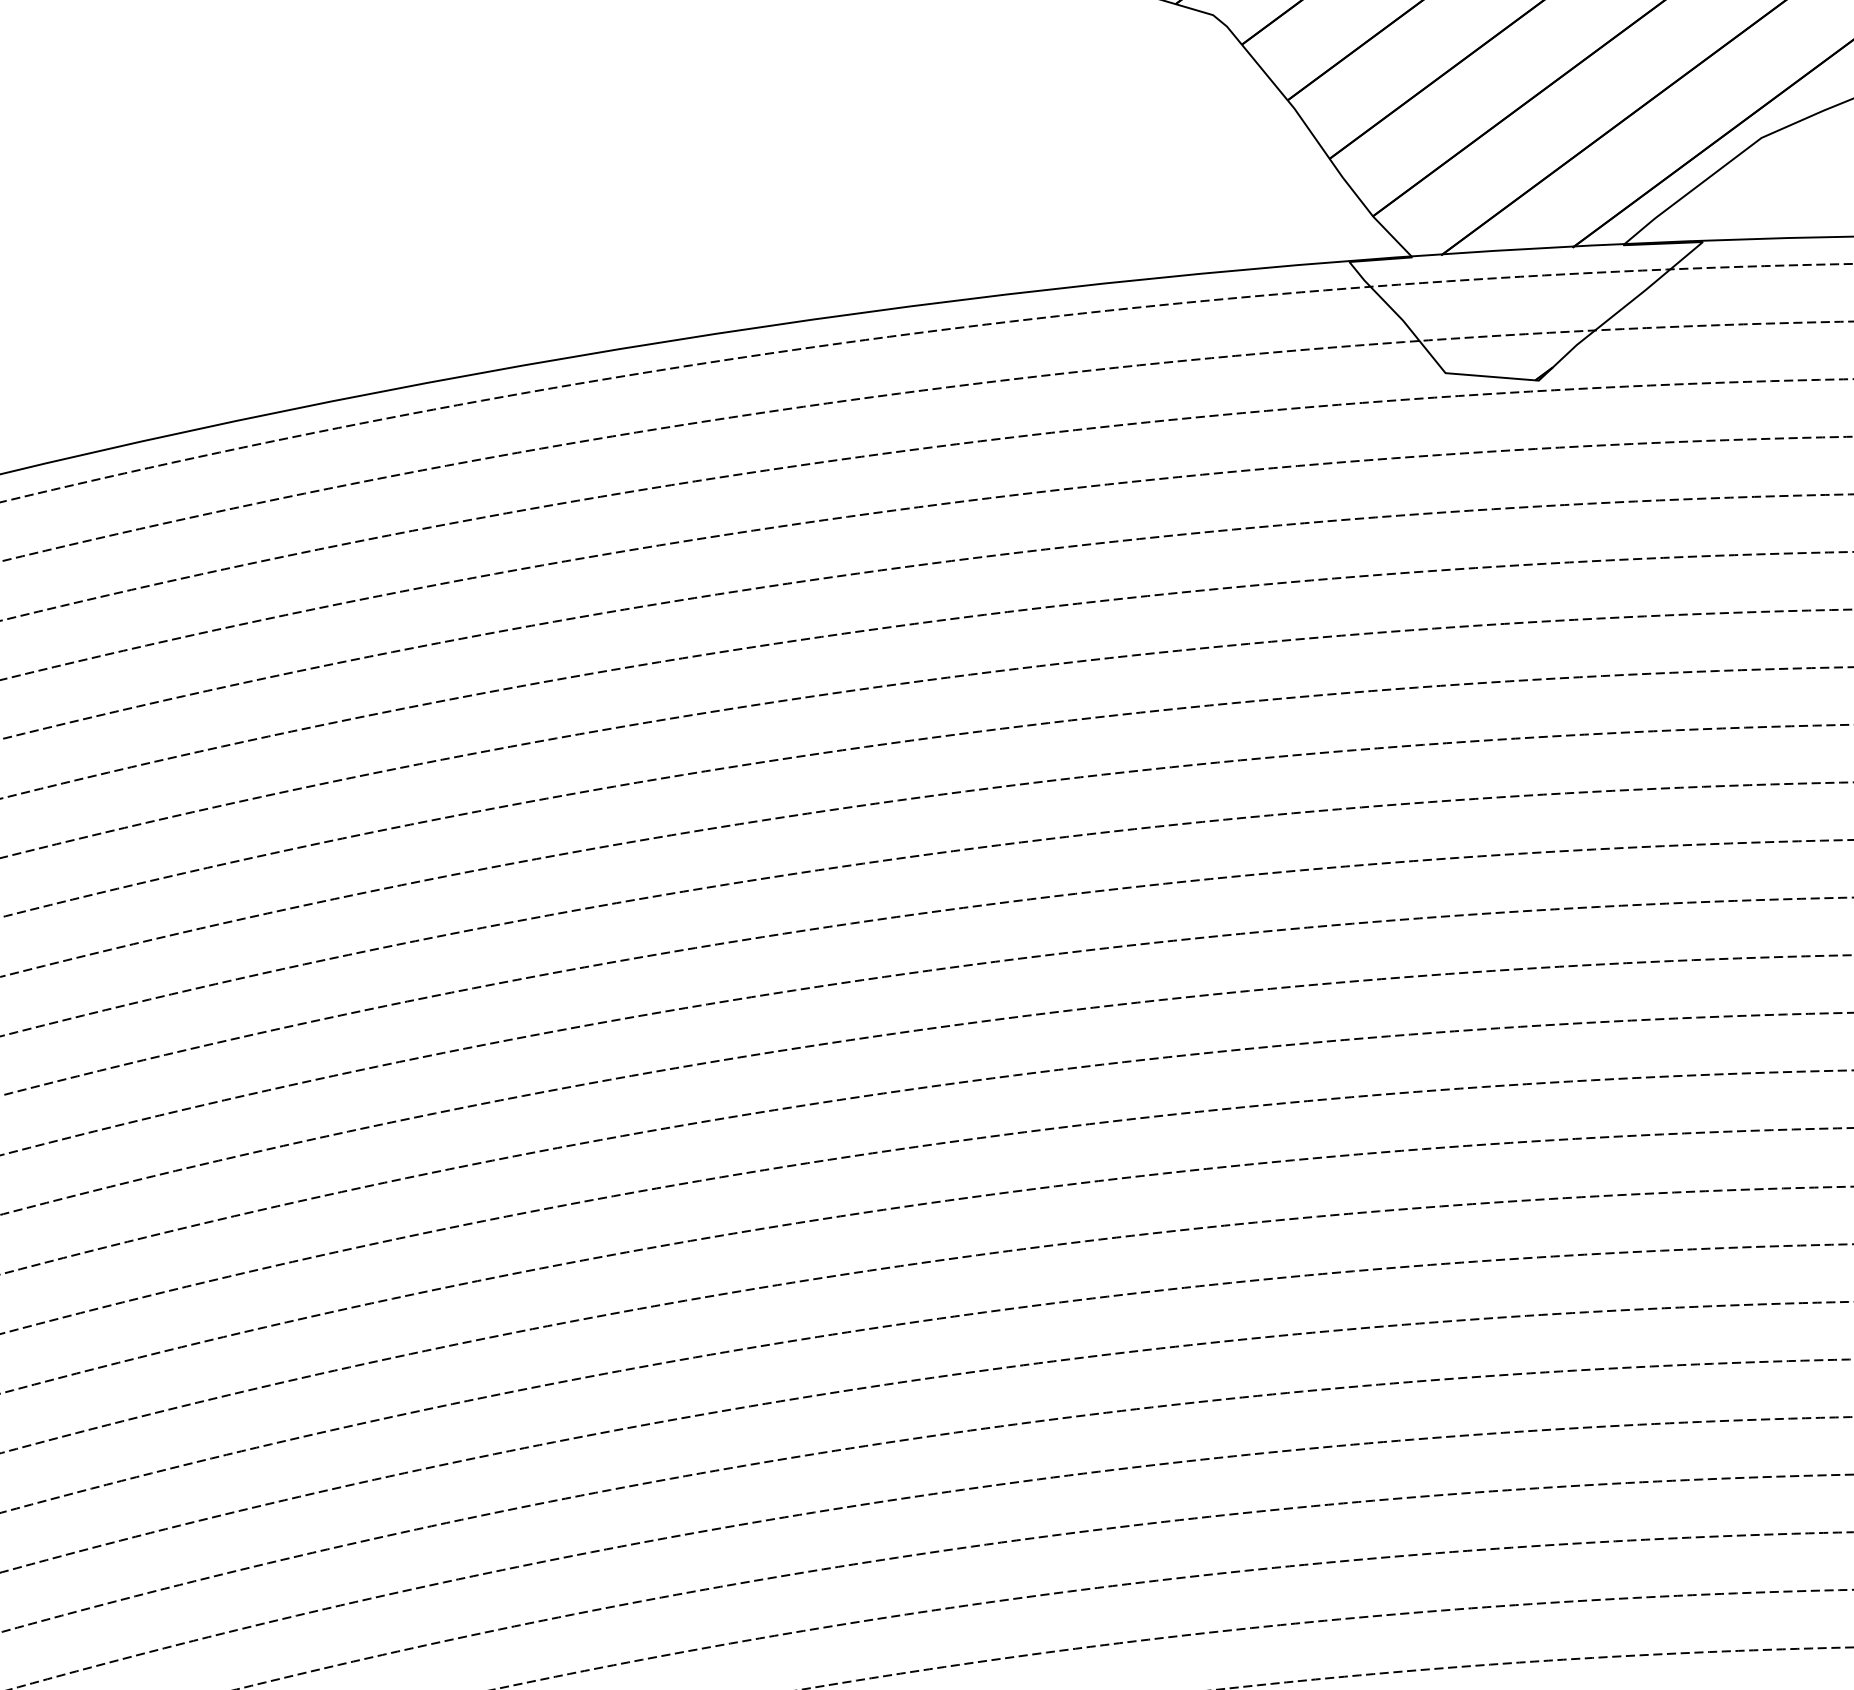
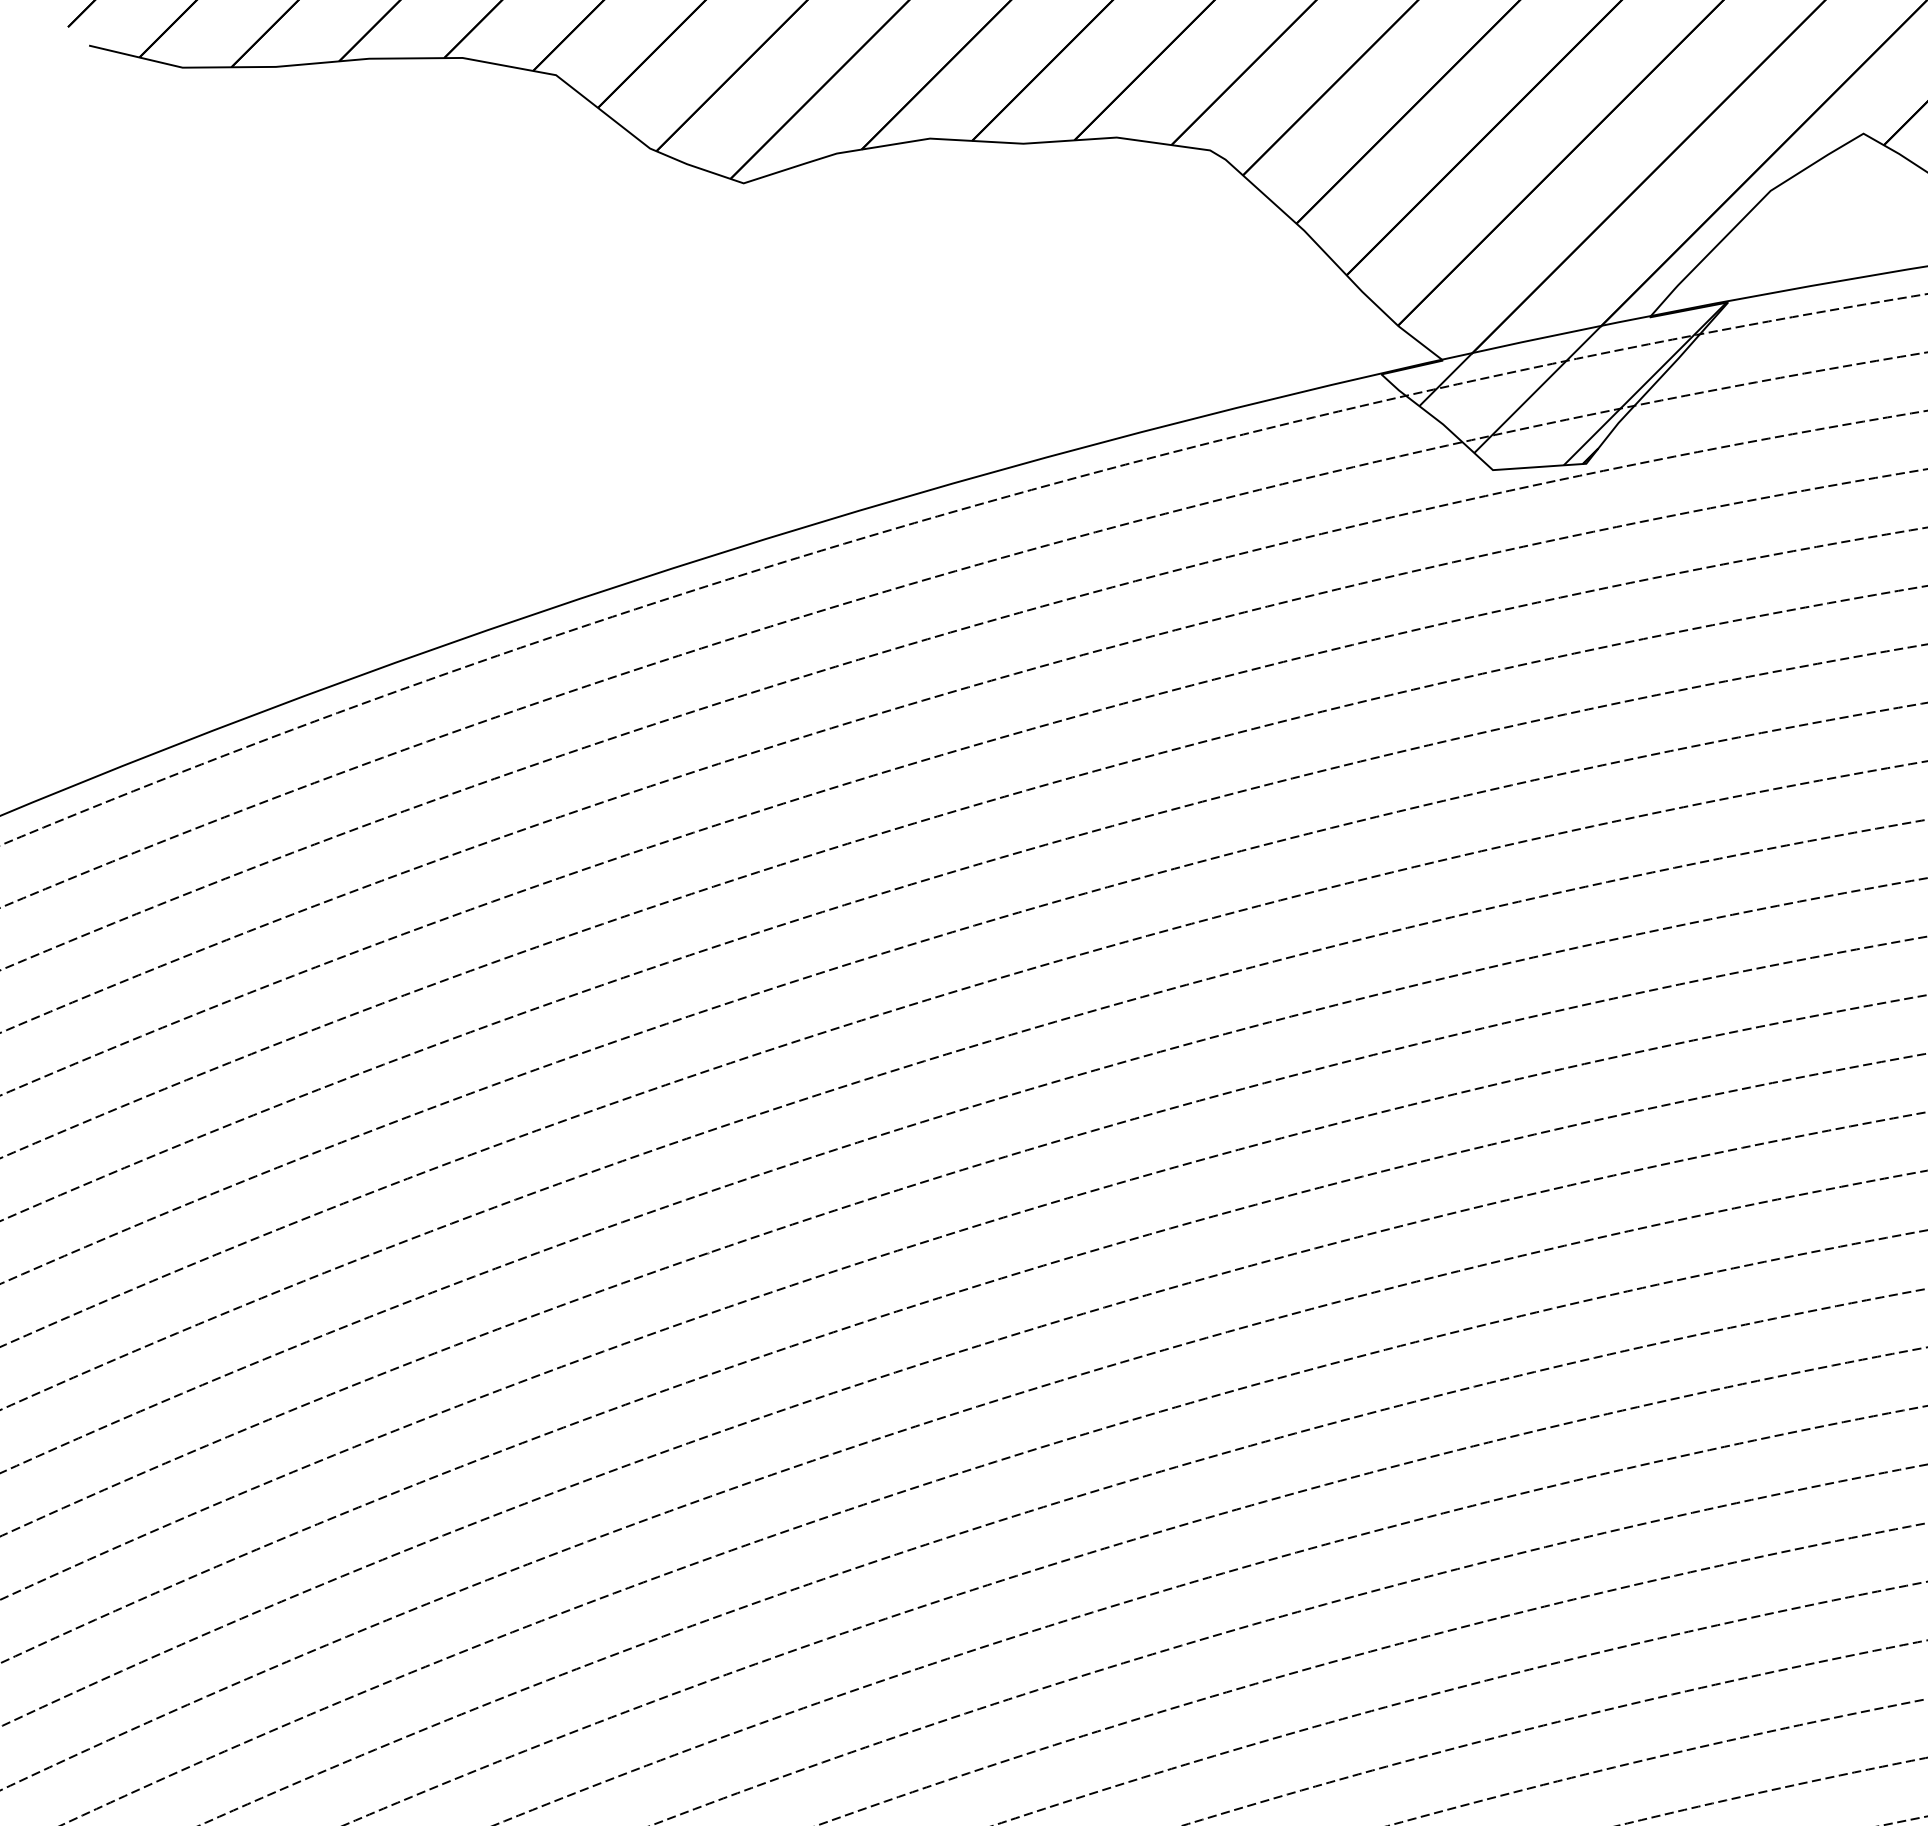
hatch: (1537, 299) -> (1572, 383), added

